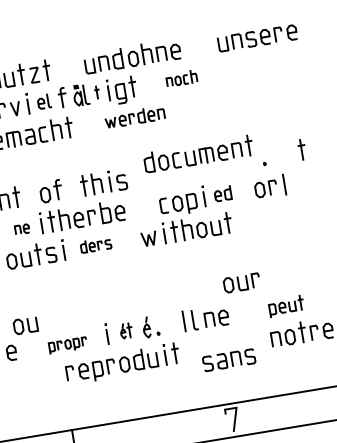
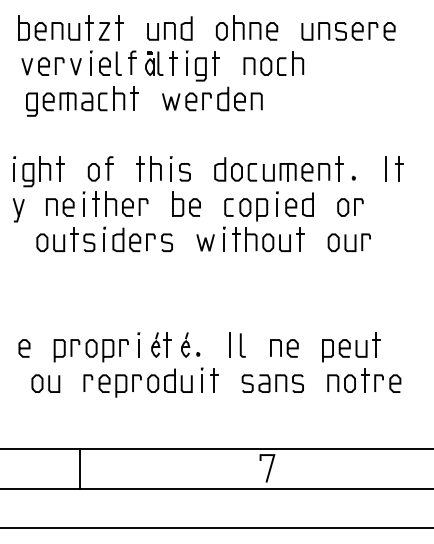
part: (257, 38) -> (348, 31), moved
part: (103, 61) -> (169, 28), moved
part: (181, 78) -> (273, 63), size x1.67
part: (97, 92) -> (173, 63), size x1.67
part: (44, 101) -> (110, 63), size x1.43
part: (134, 116) -> (212, 98), size x1.43
part: (198, 153) -> (278, 168), moved
line: (284, 184) -> (385, 168), moved
part: (222, 193) -> (299, 204), size x1.43
part: (112, 210) -> (186, 203), moved
part: (22, 229) -> (60, 207), size x1.67
part: (95, 244) -> (142, 239), size x1.67
part: (241, 282) -> (348, 242), moved
part: (286, 306) -> (351, 347), size x1.43
part: (216, 318) -> (284, 348), moved
part: (25, 325) -> (45, 383), moved
part: (126, 330) -> (161, 344), size x1.43
part: (67, 345) -> (90, 350), size x1.67
part: (228, 360) -> (272, 383), moved

